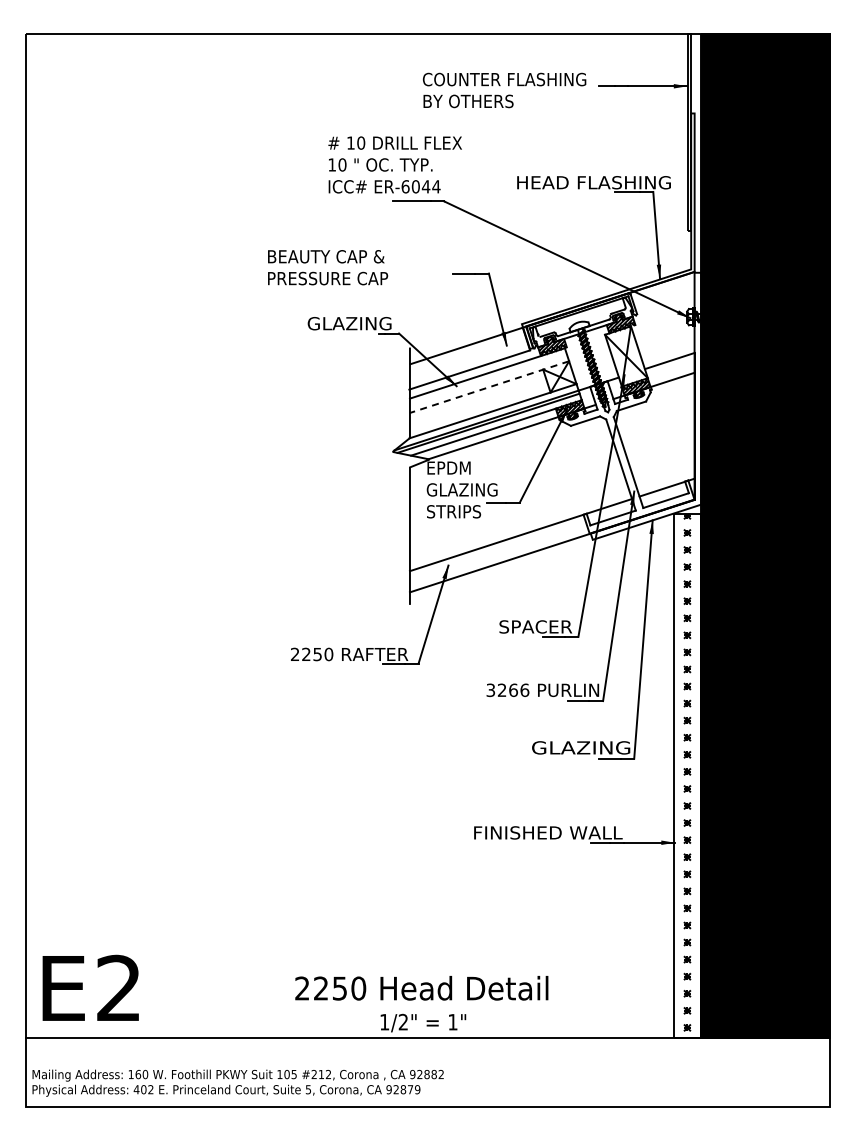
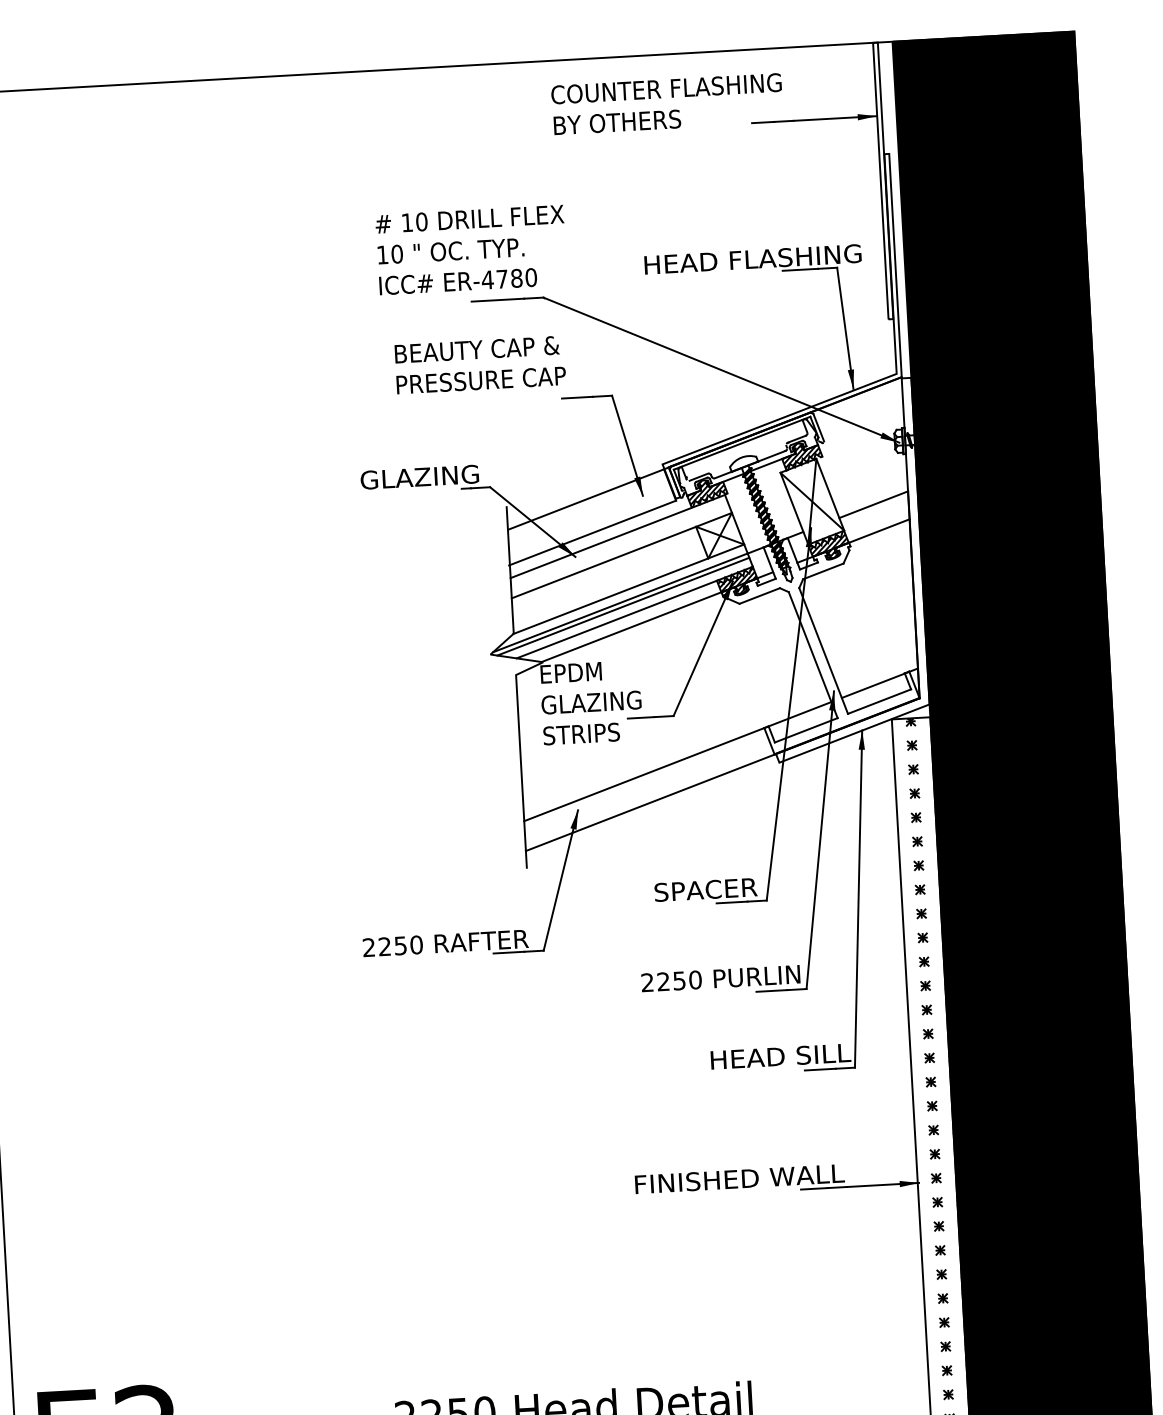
text: (504, 90) -> (667, 104), moved
text: (420, 186) -> (508, 278), ER-6044 -> ER-4780
text: (328, 267) -> (481, 364), moved
line: (489, 387) -> (621, 556), dashed -> solid
text: (507, 690) -> (671, 981), 3266 -> 2250
text: (581, 747) -> (779, 1056), GLAZING -> HEAD SILL

